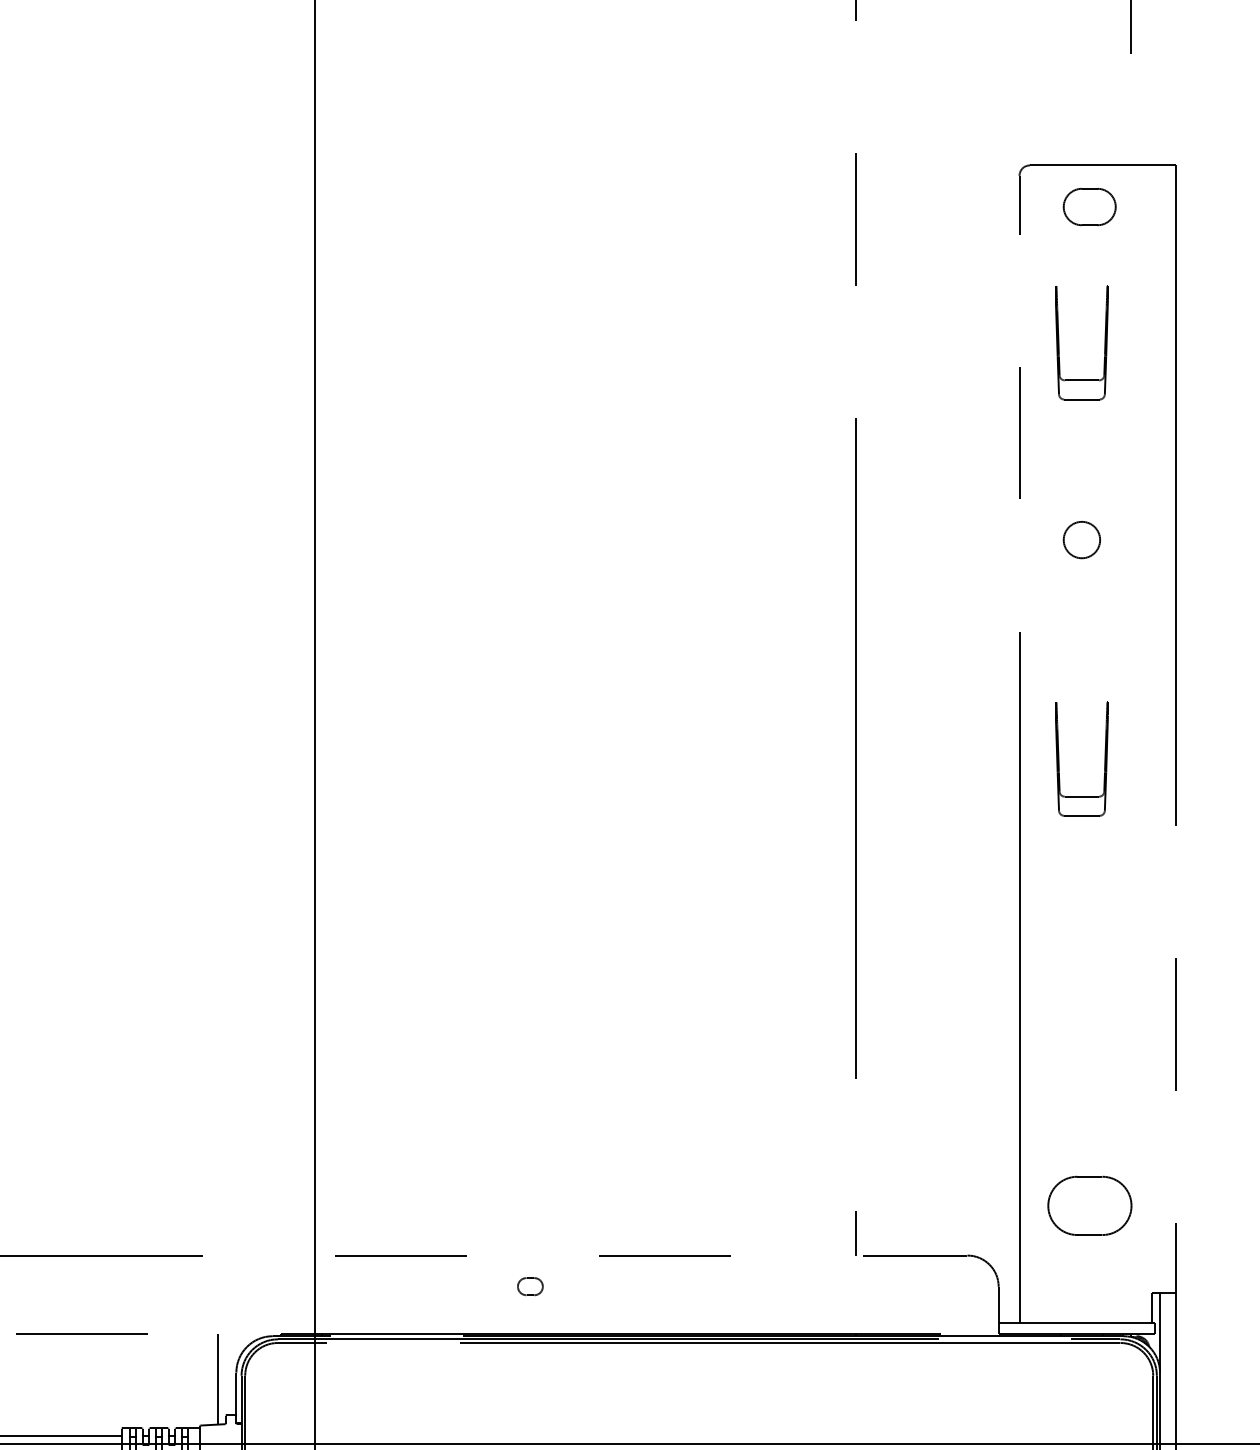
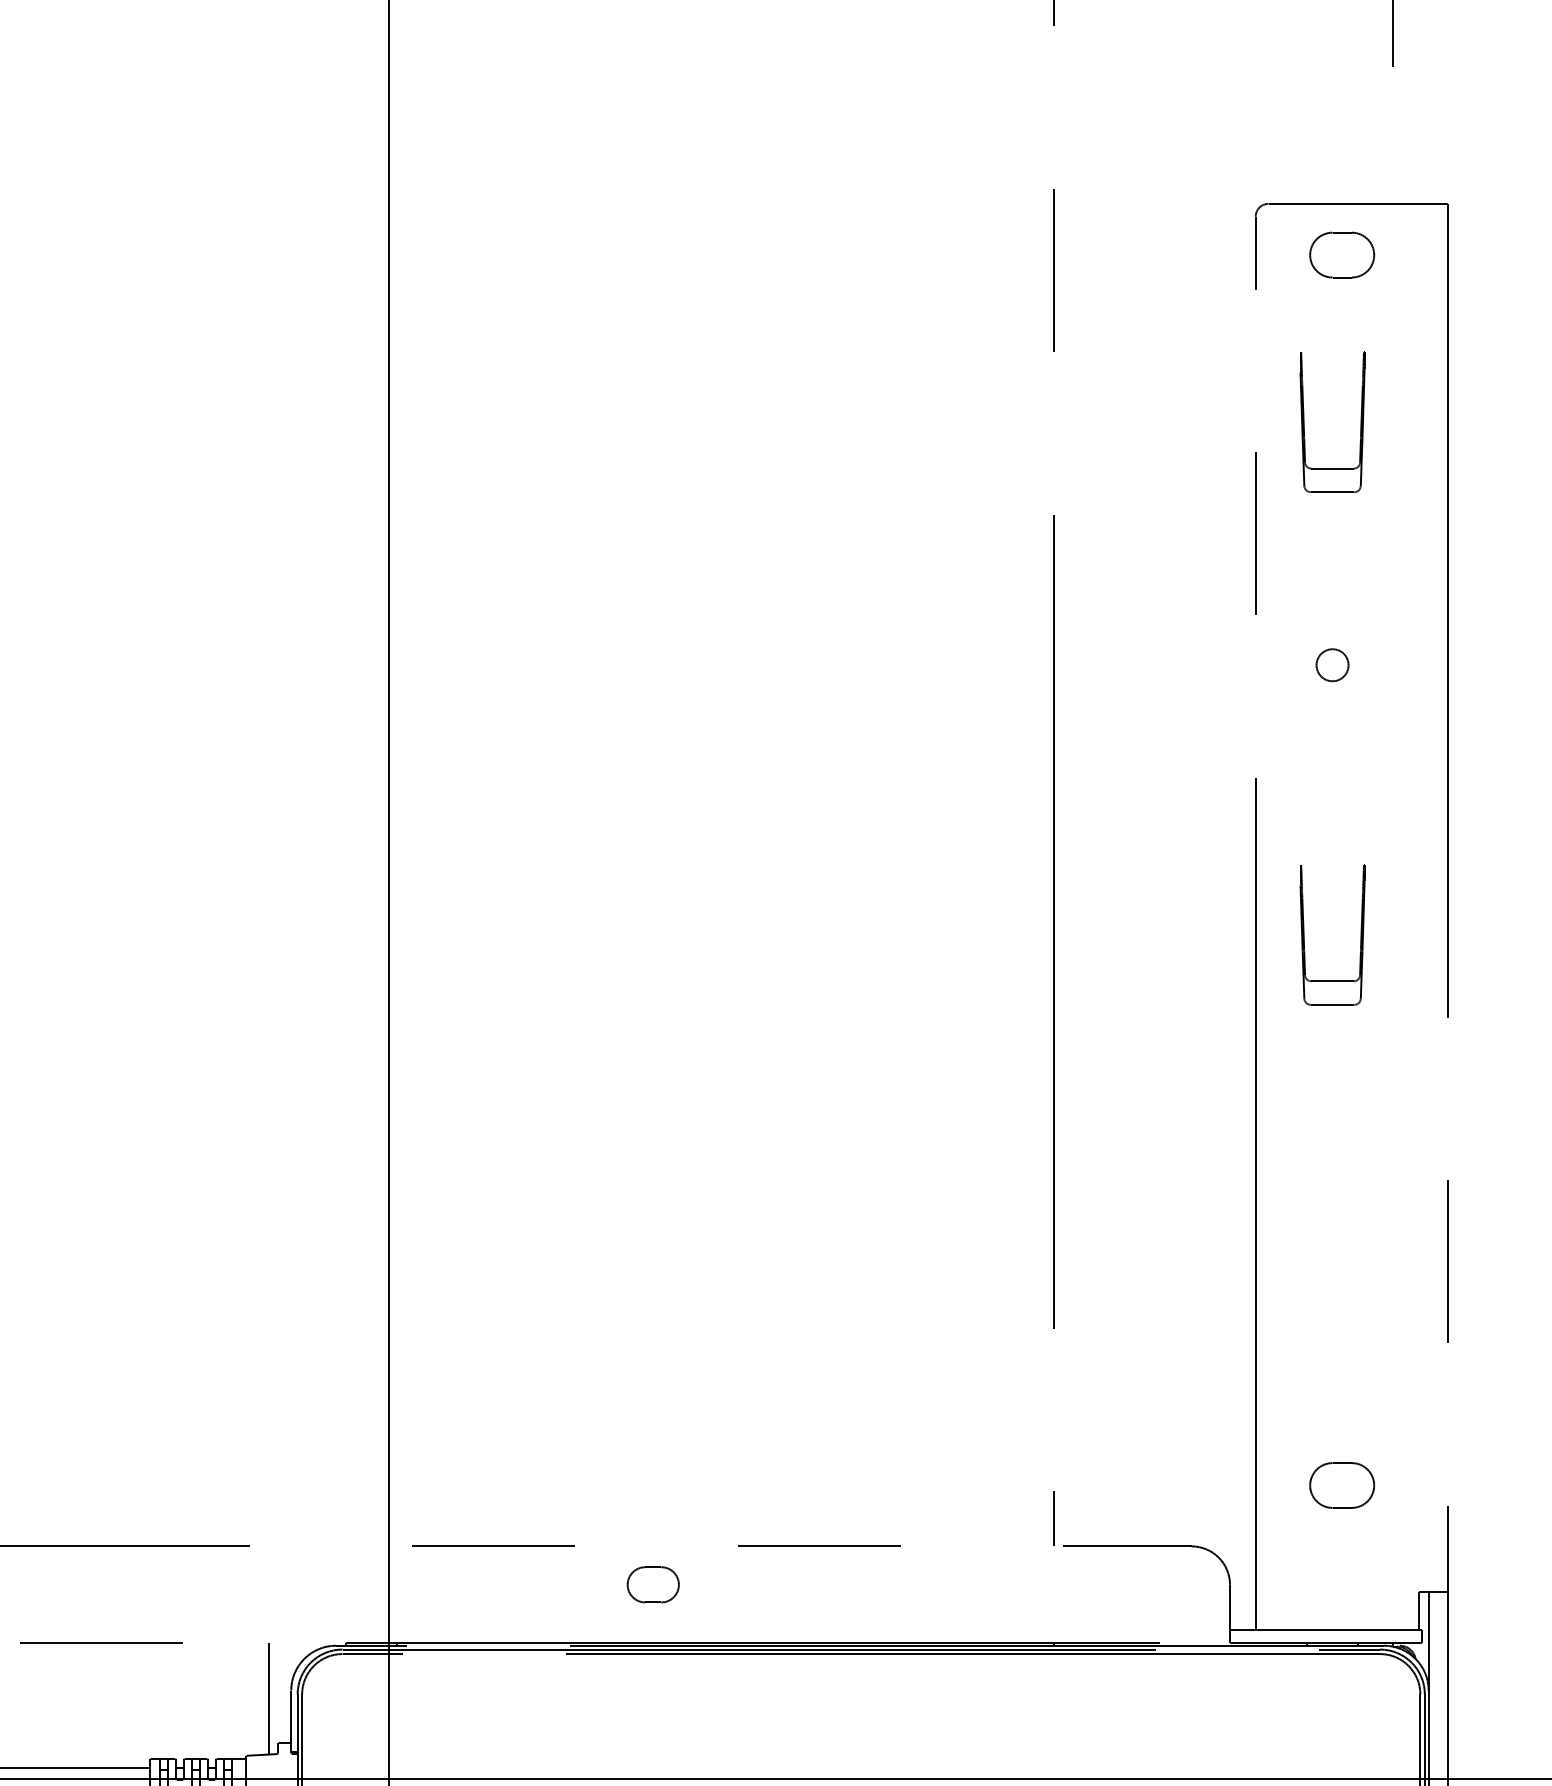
circle: (1081, 540) -> (1332, 665), size x0.71
part: (1089, 1206) -> (1341, 1485), size x0.62
part: (530, 1286) -> (653, 1584), size x1.67

